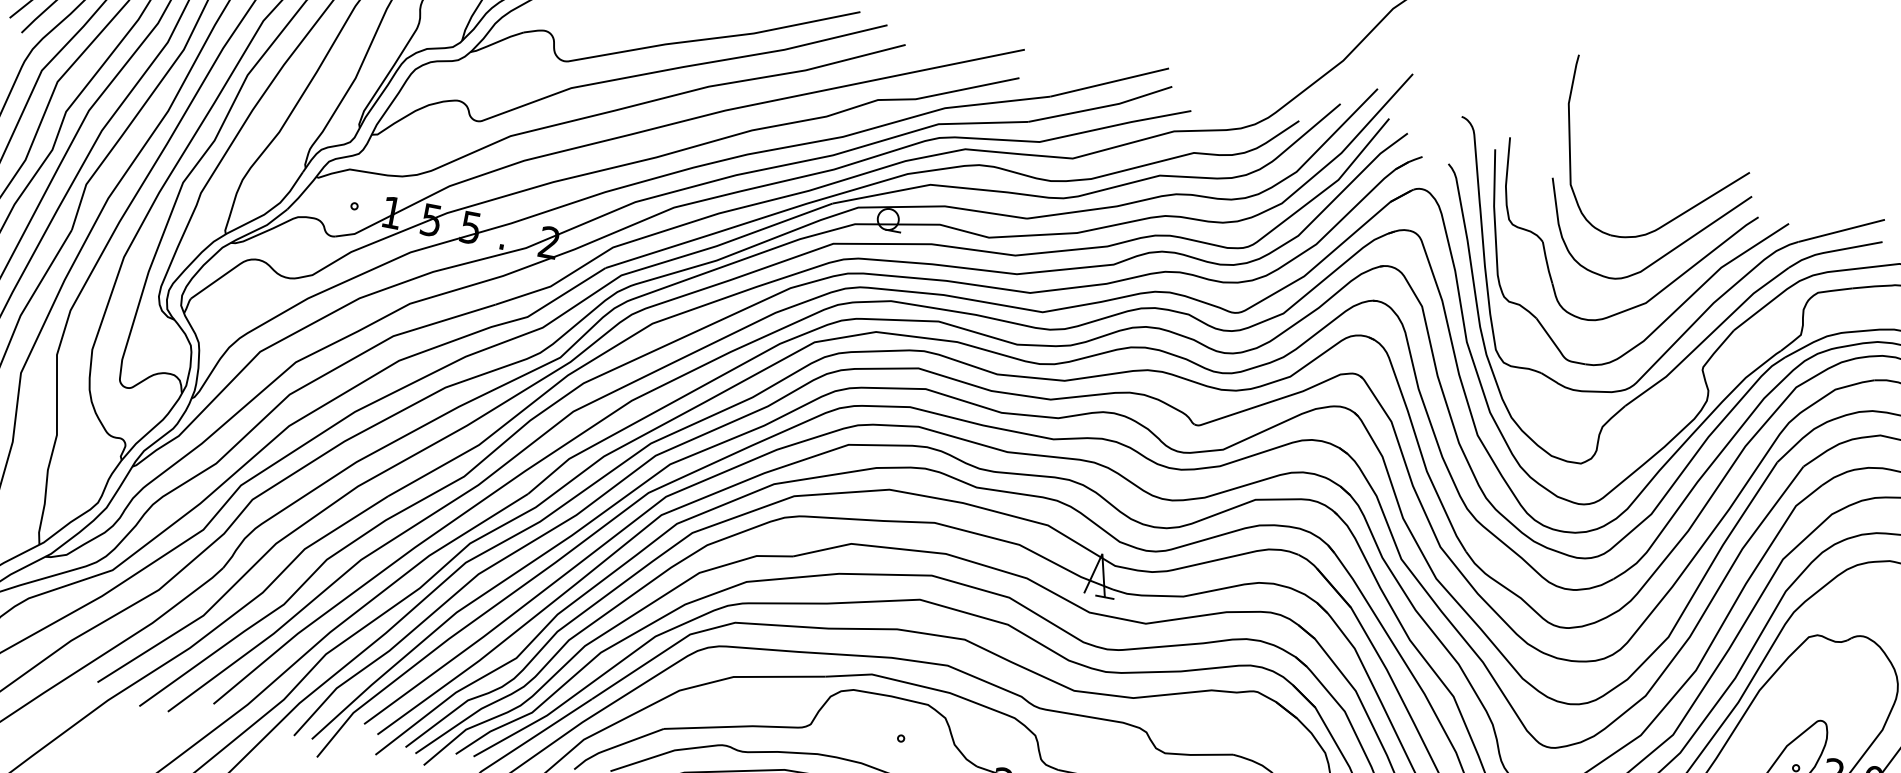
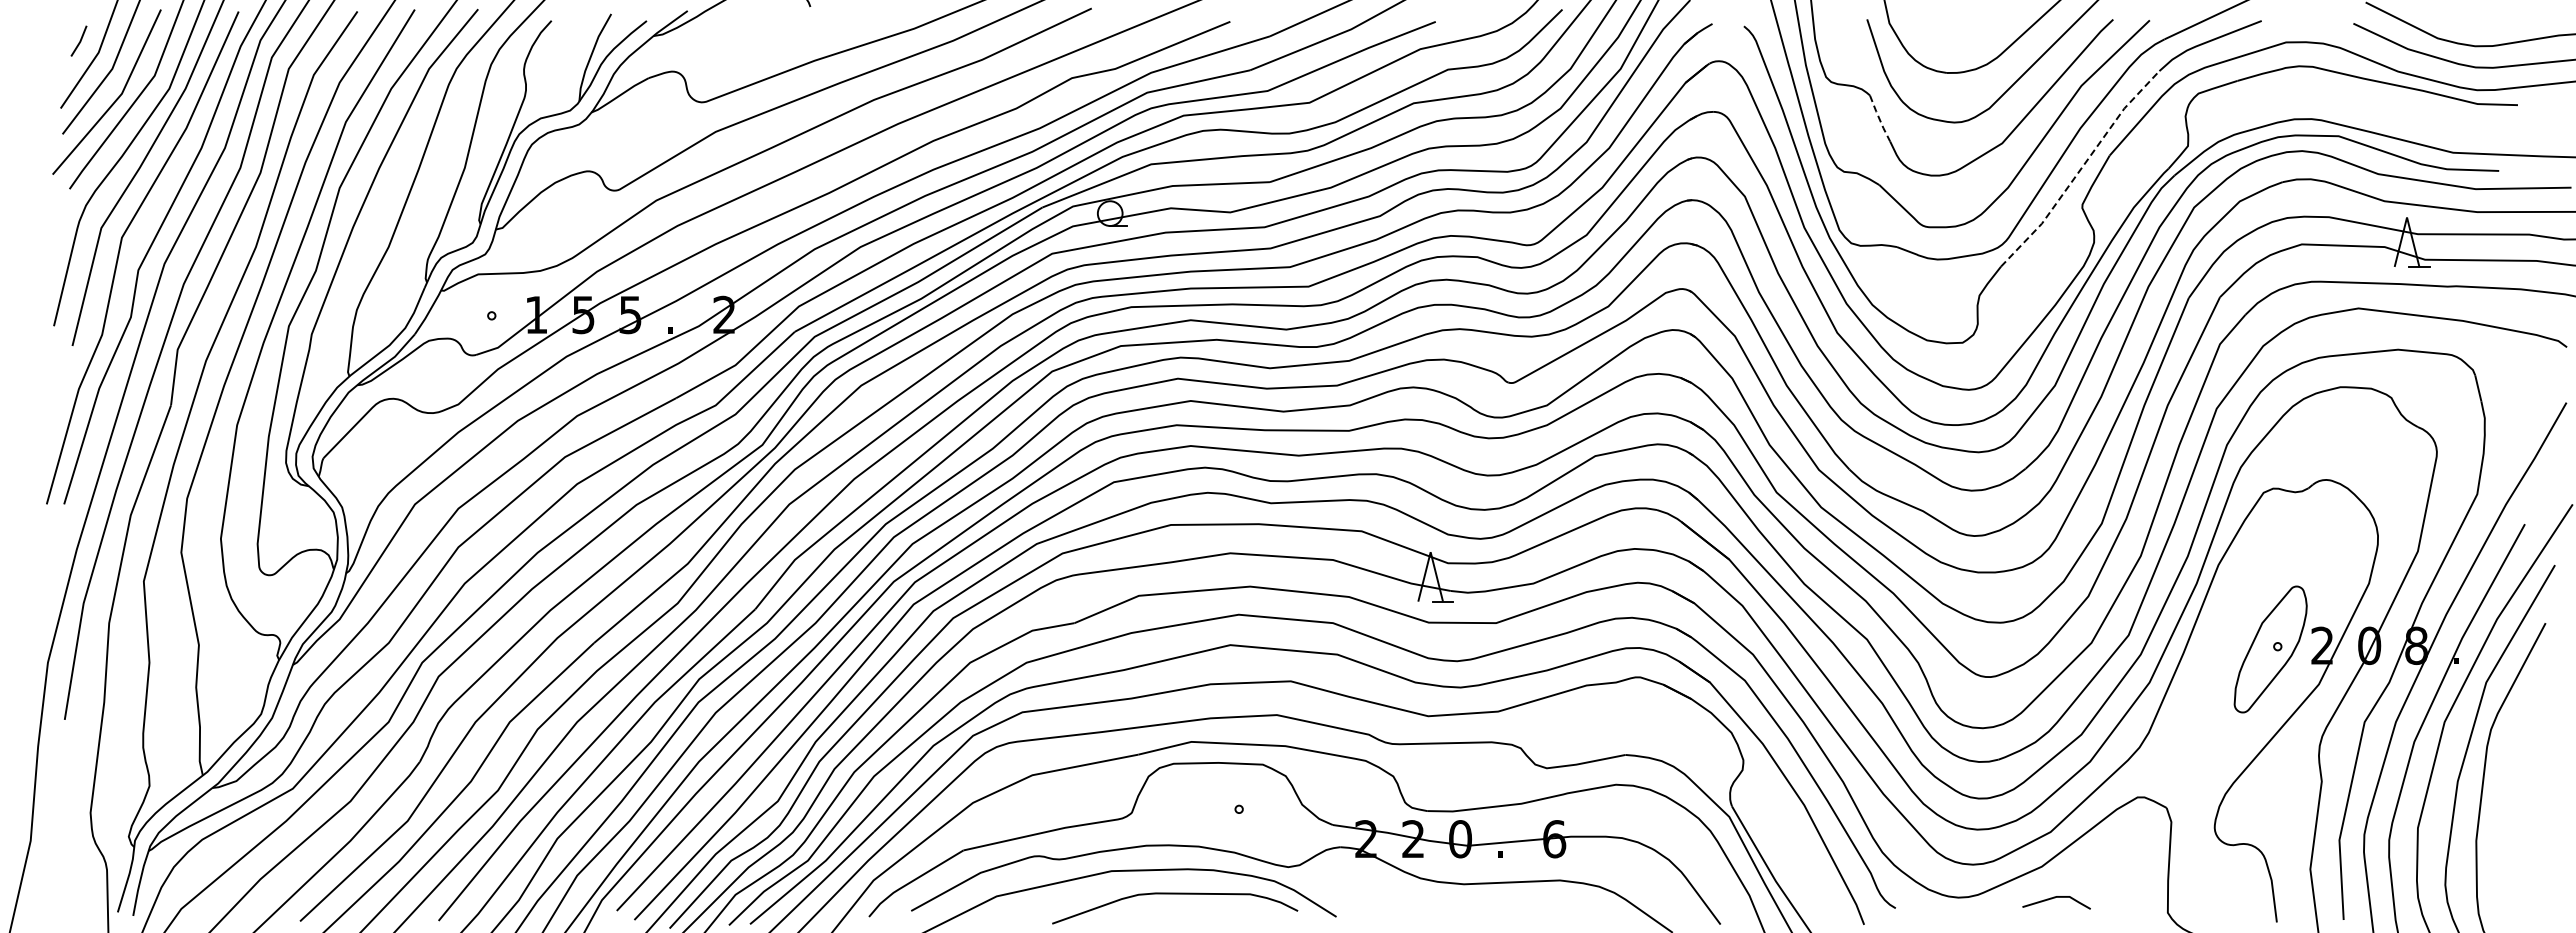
line: (1547, 262) -> (1879, 118), solid -> dashed
line: (1707, 337) -> (2080, 169), solid -> dashed

